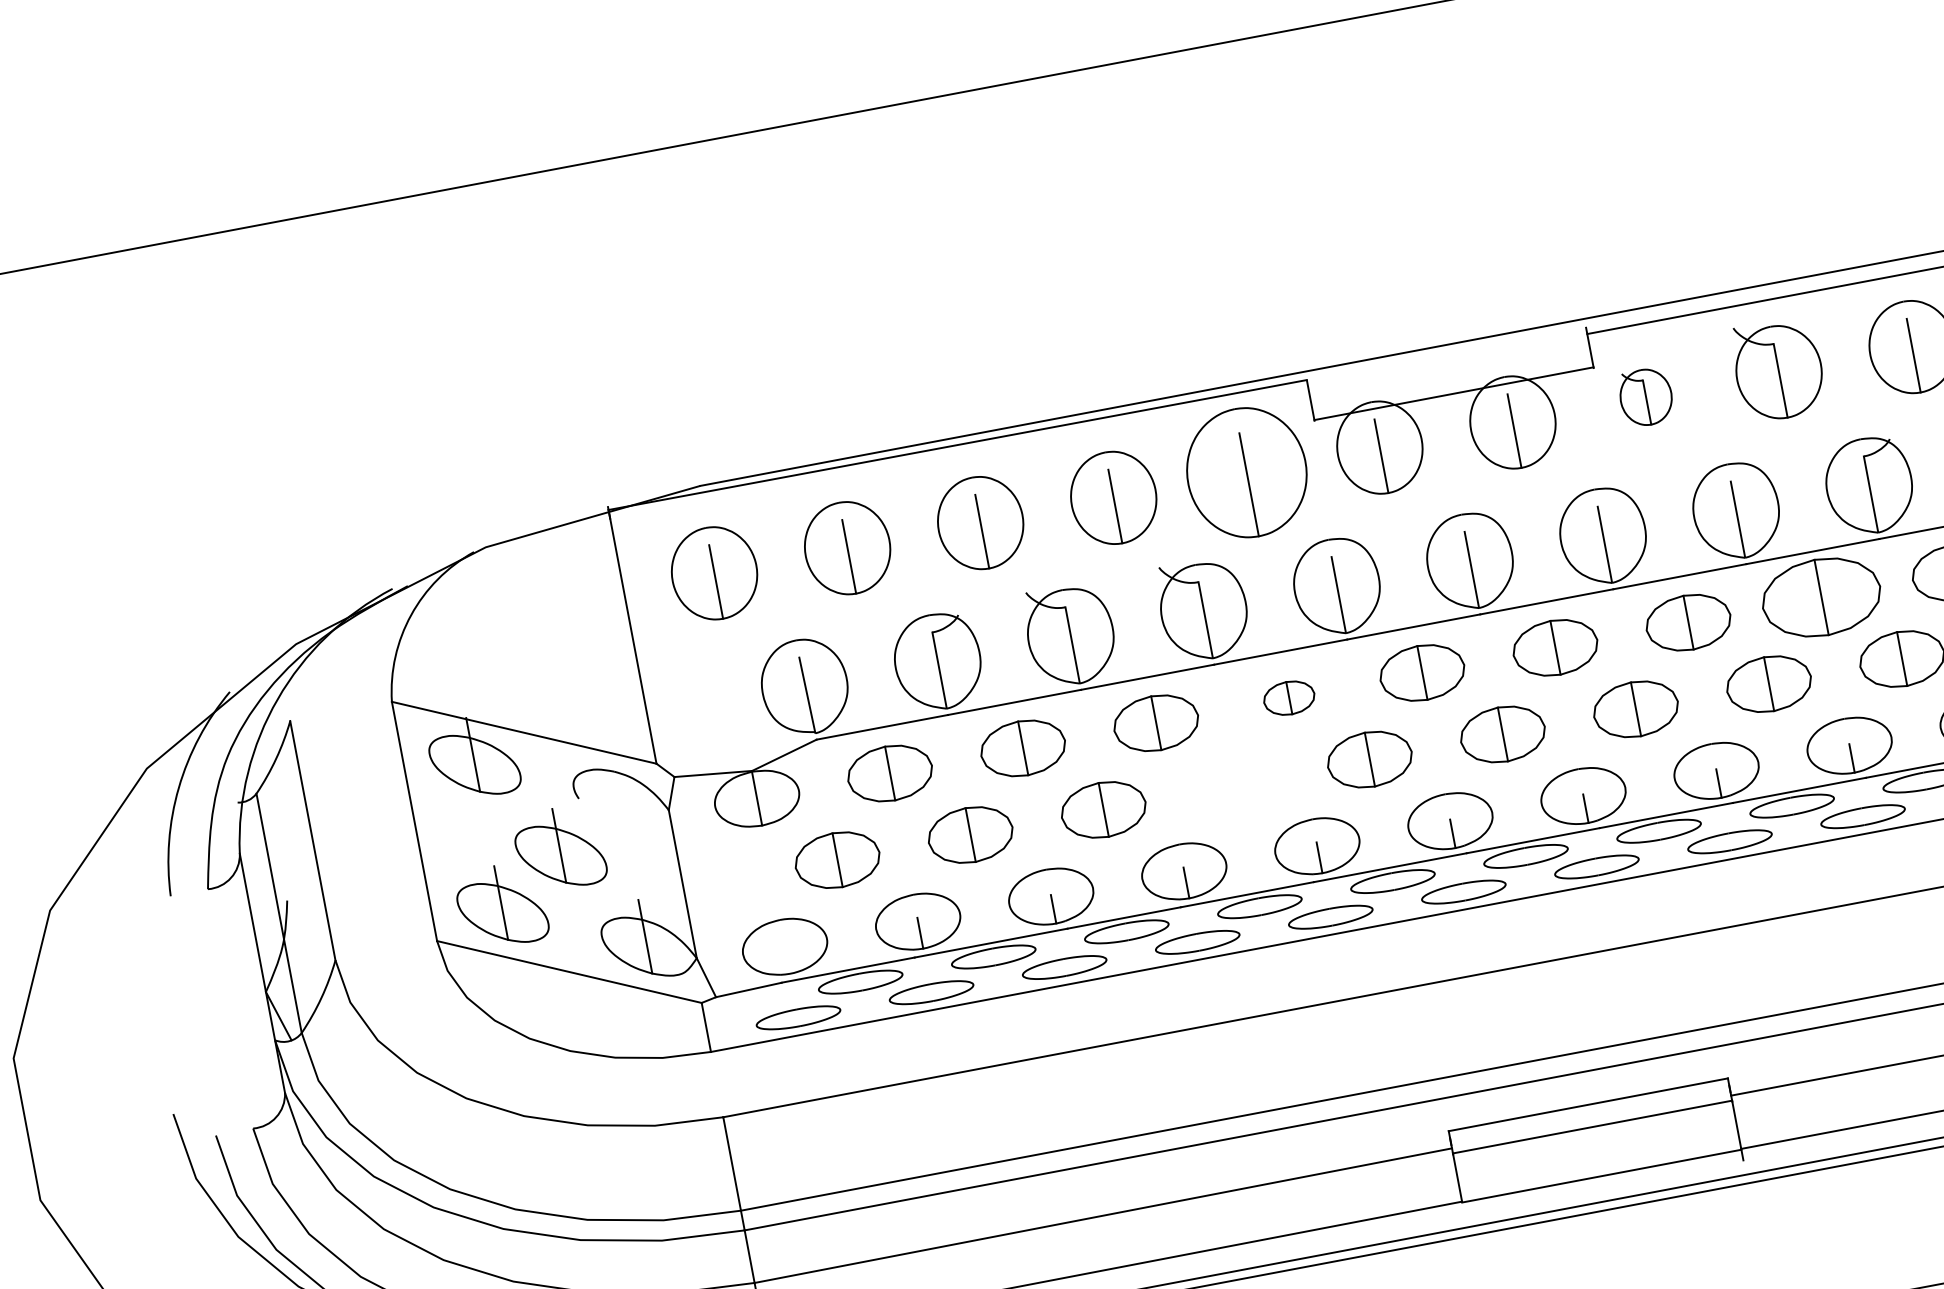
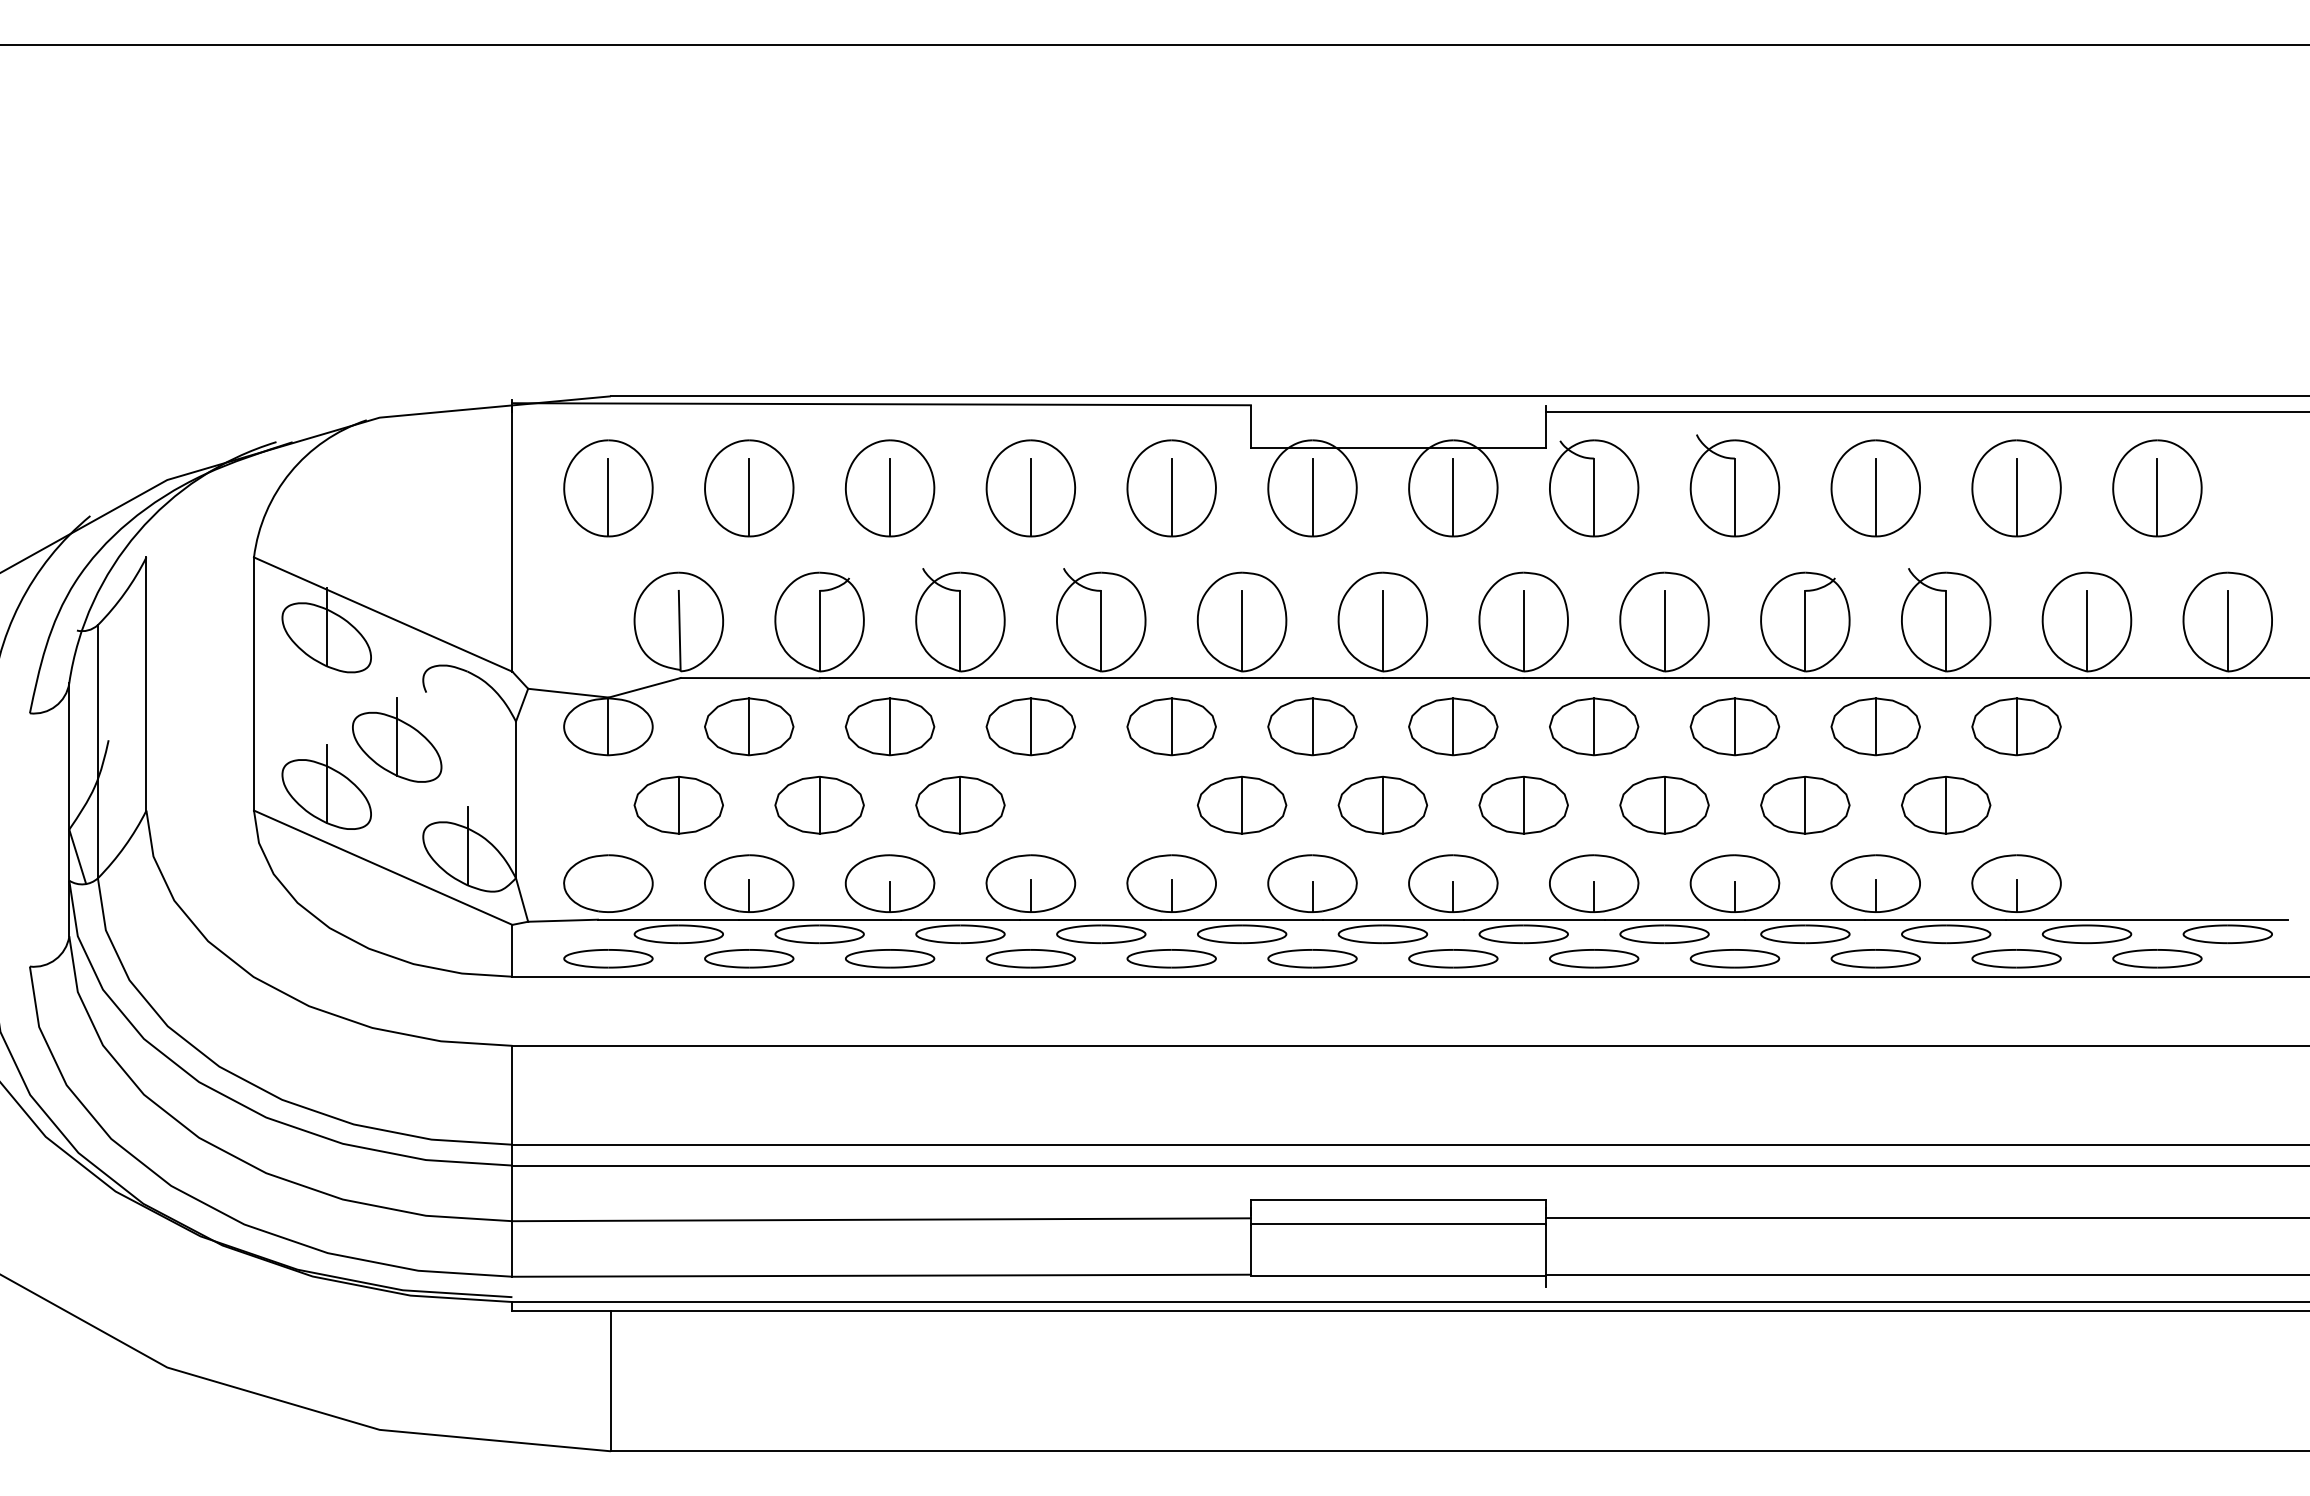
part: (1646, 397) -> (1594, 488), size x1.67
part: (1246, 472) -> (1171, 488), size x0.71
part: (1821, 597) -> (1734, 726), size x0.71
part: (1289, 697) -> (1171, 726), size x1.67

